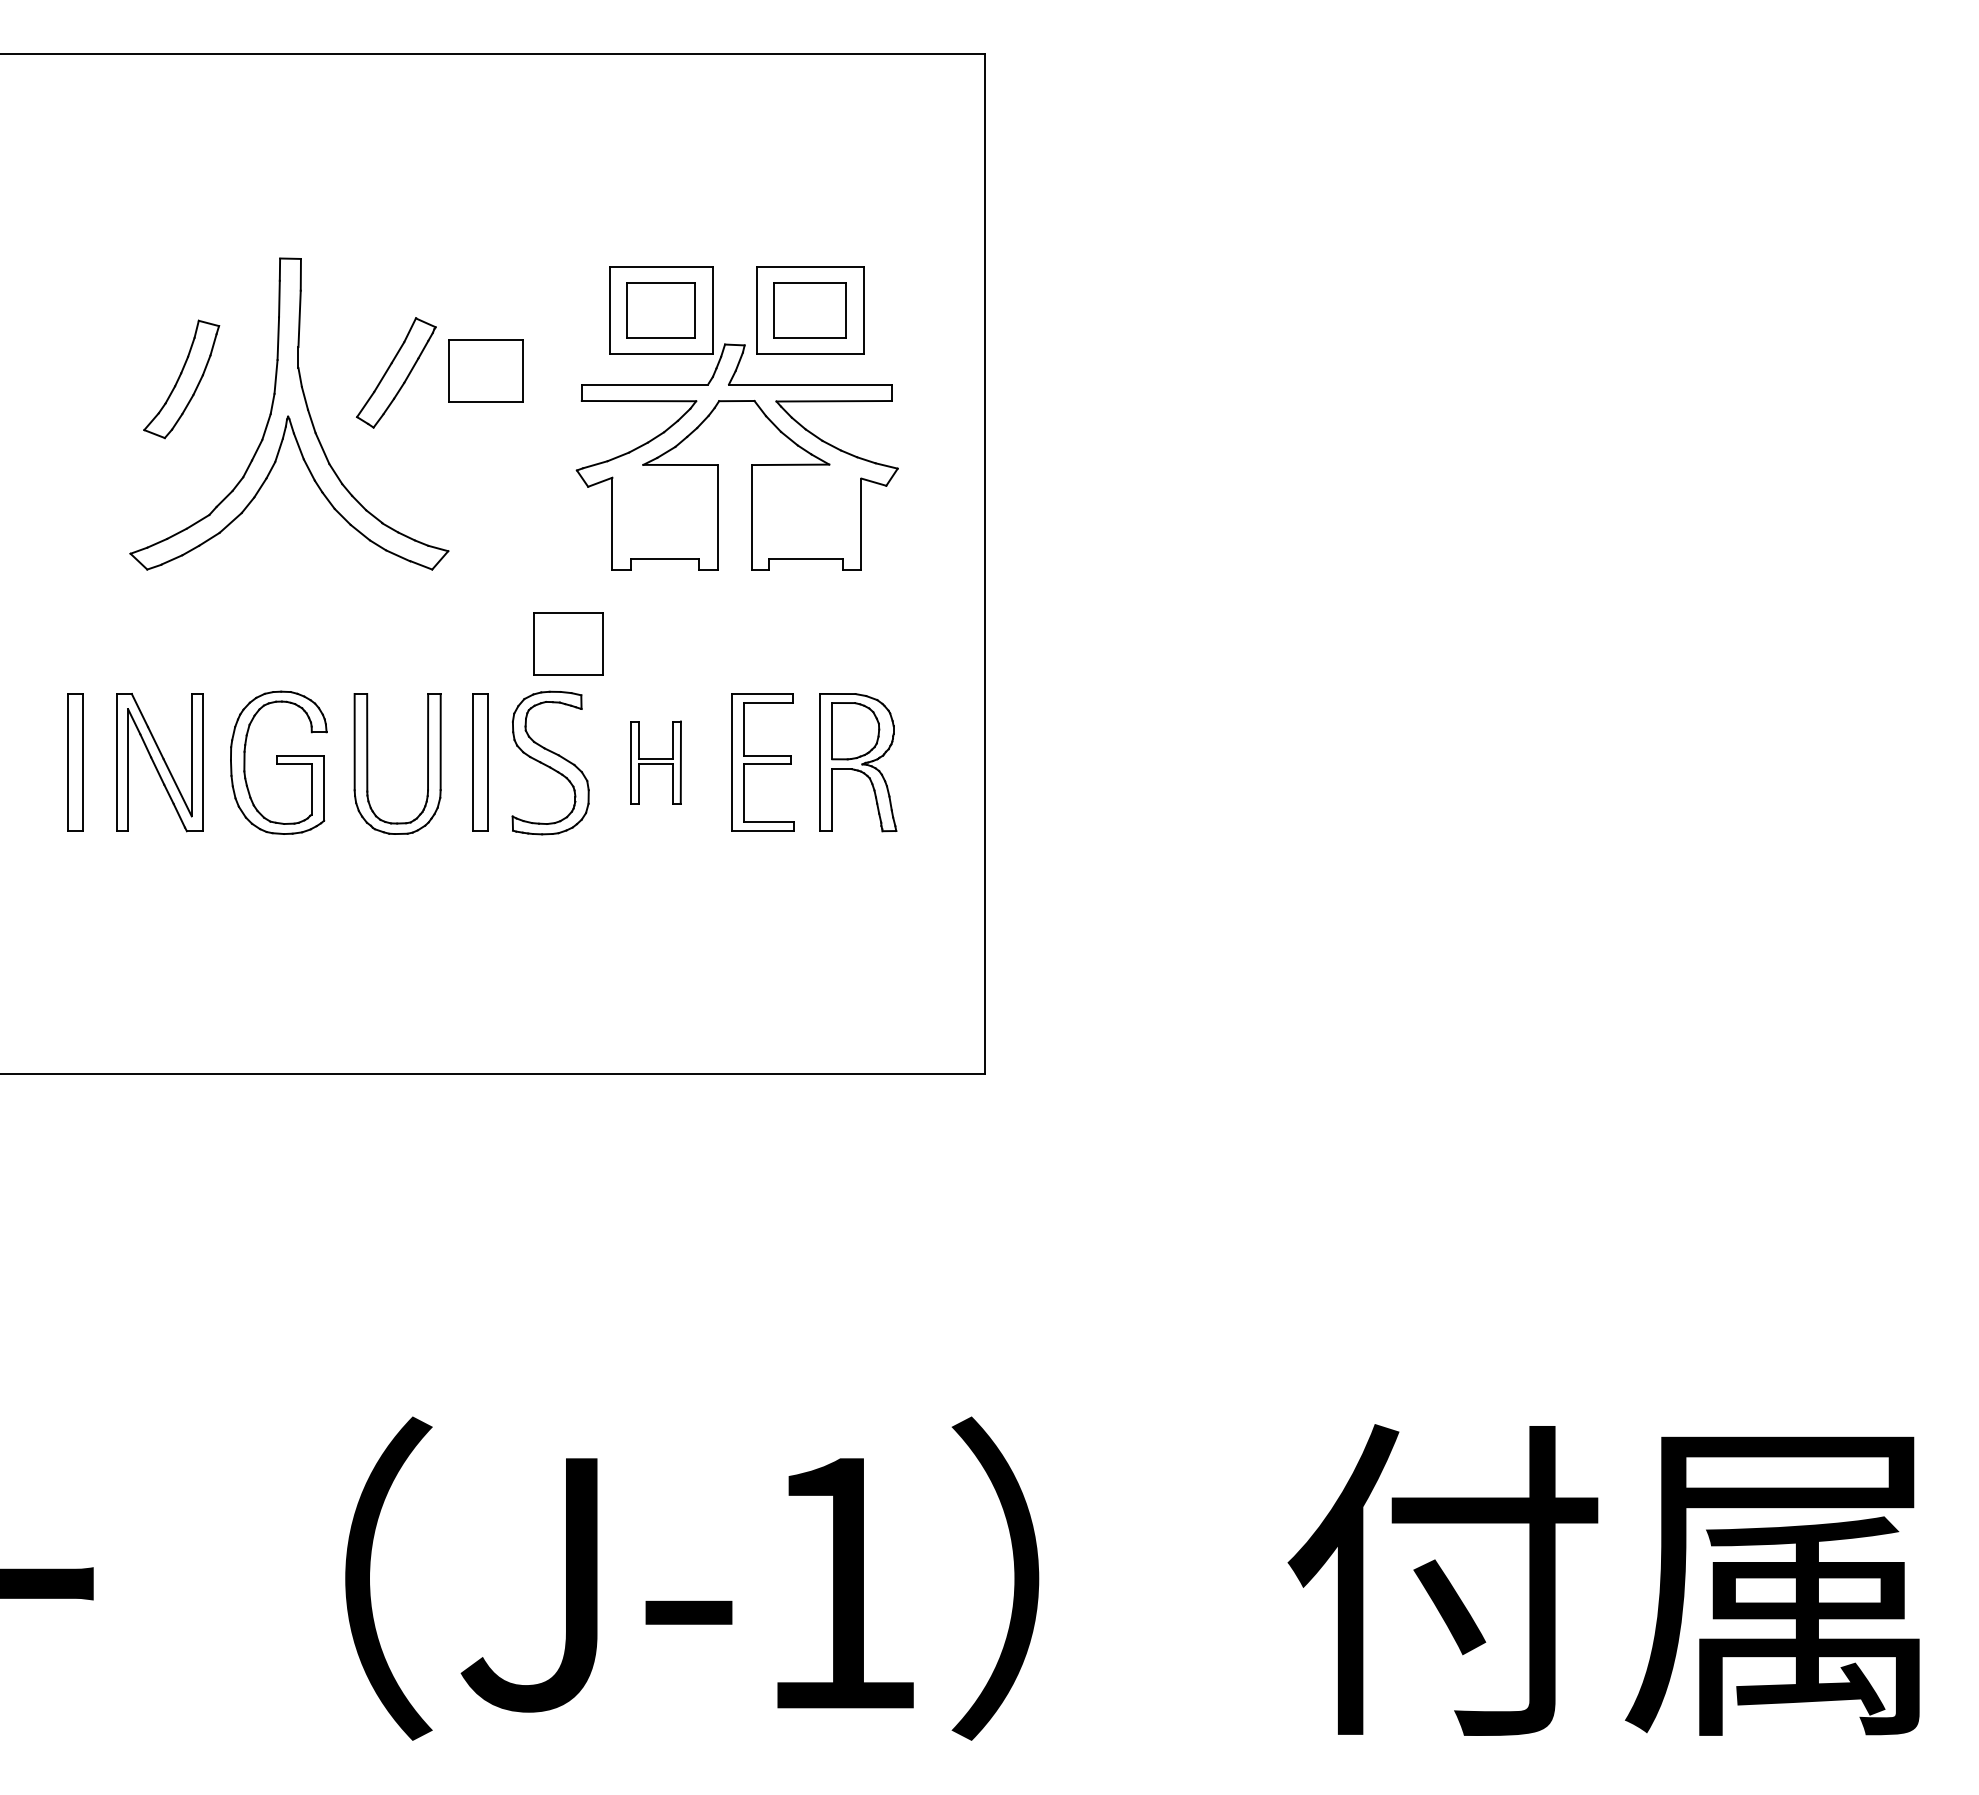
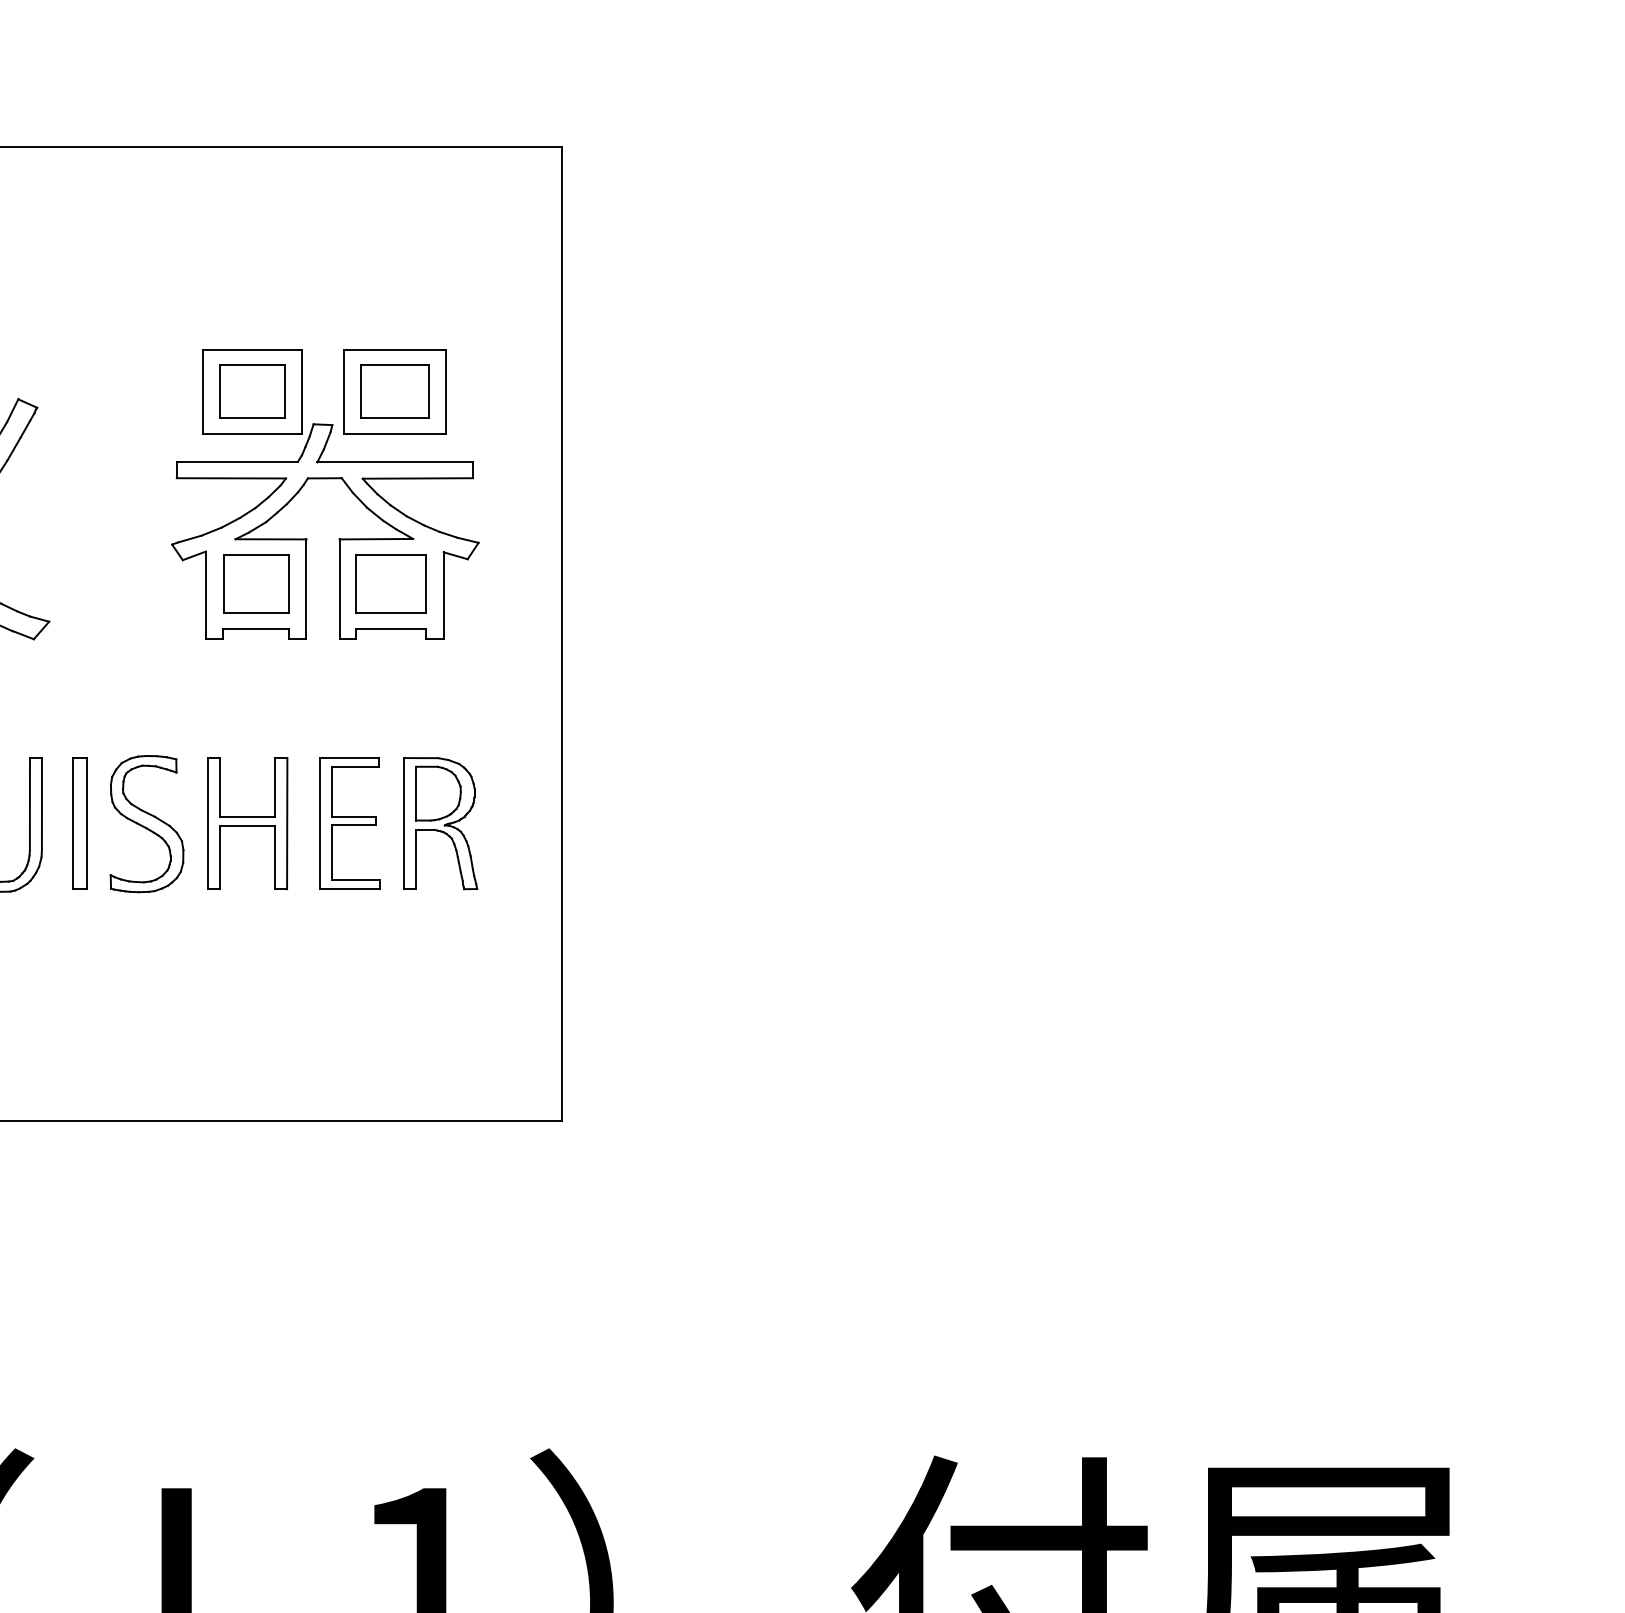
part: (485, 370) -> (390, 583), moved
part: (568, 643) -> (256, 583), moved
part: (655, 762) -> (247, 823), size x1.67

